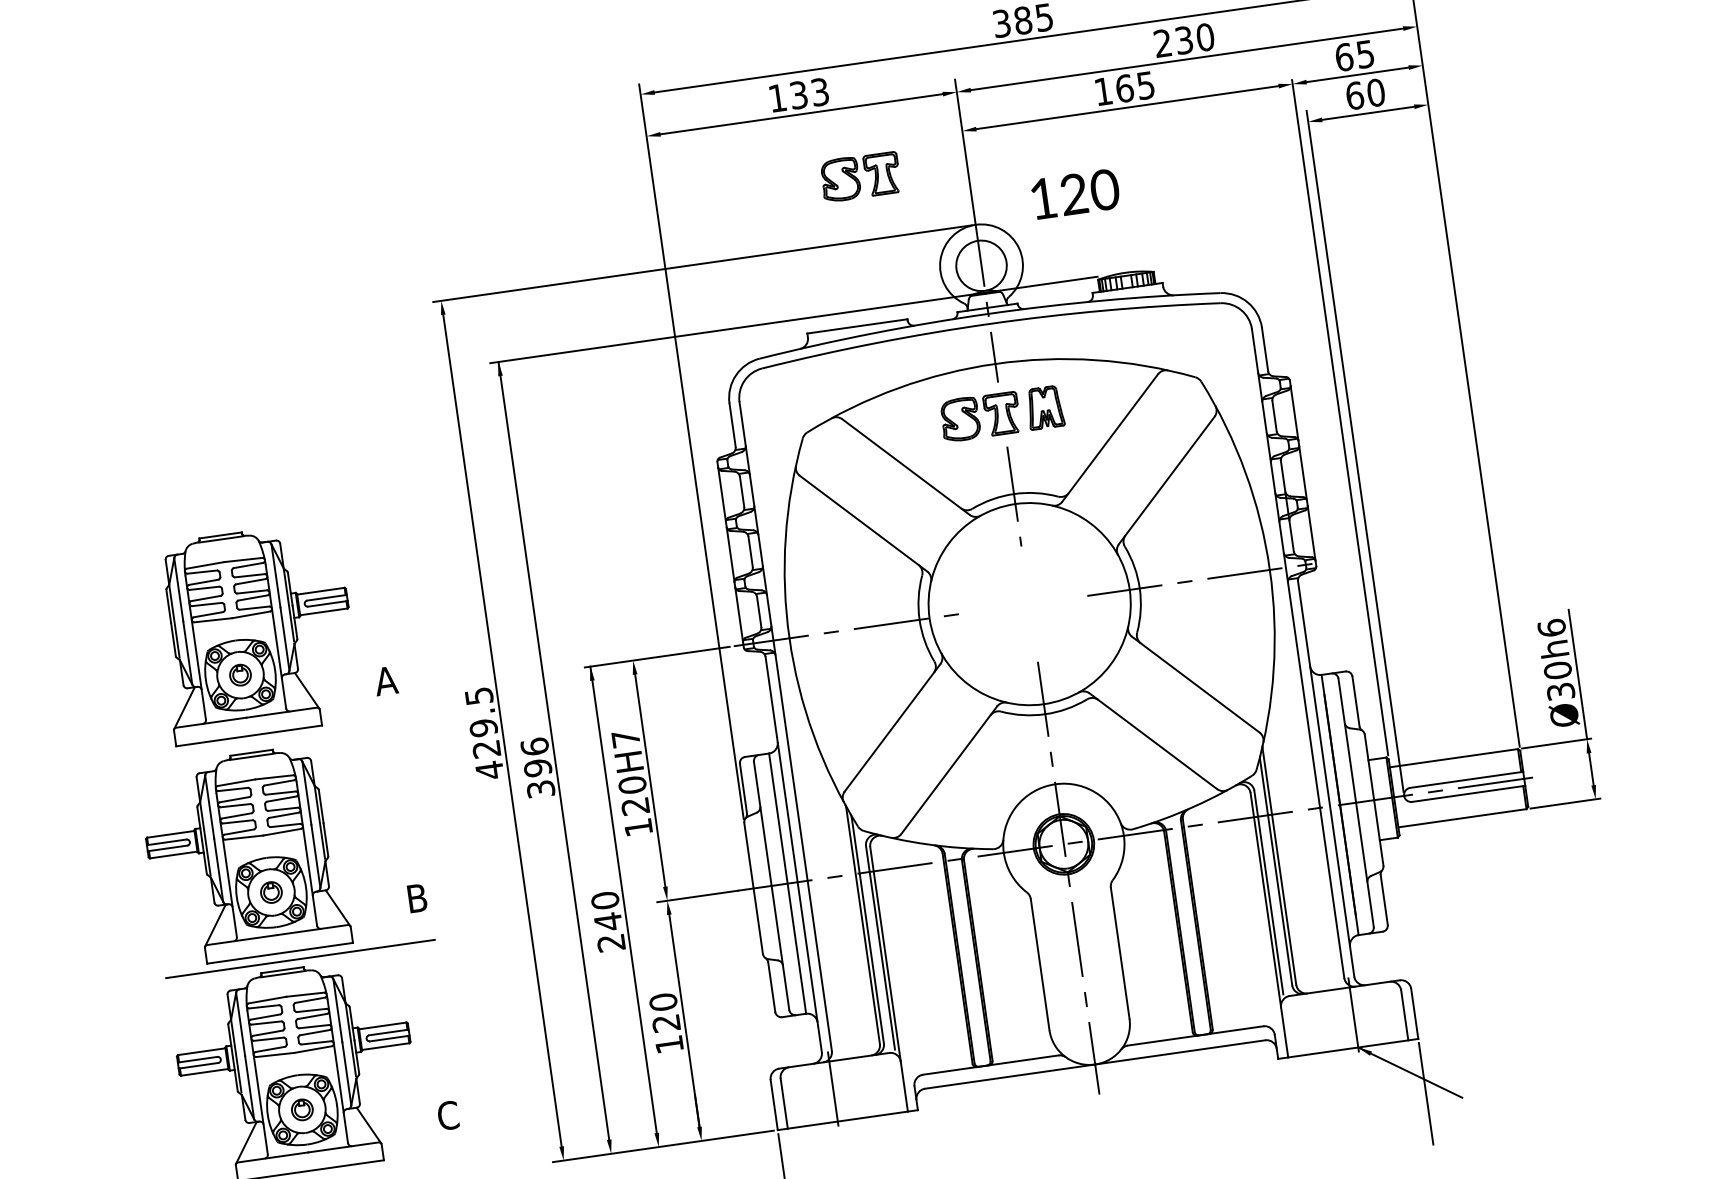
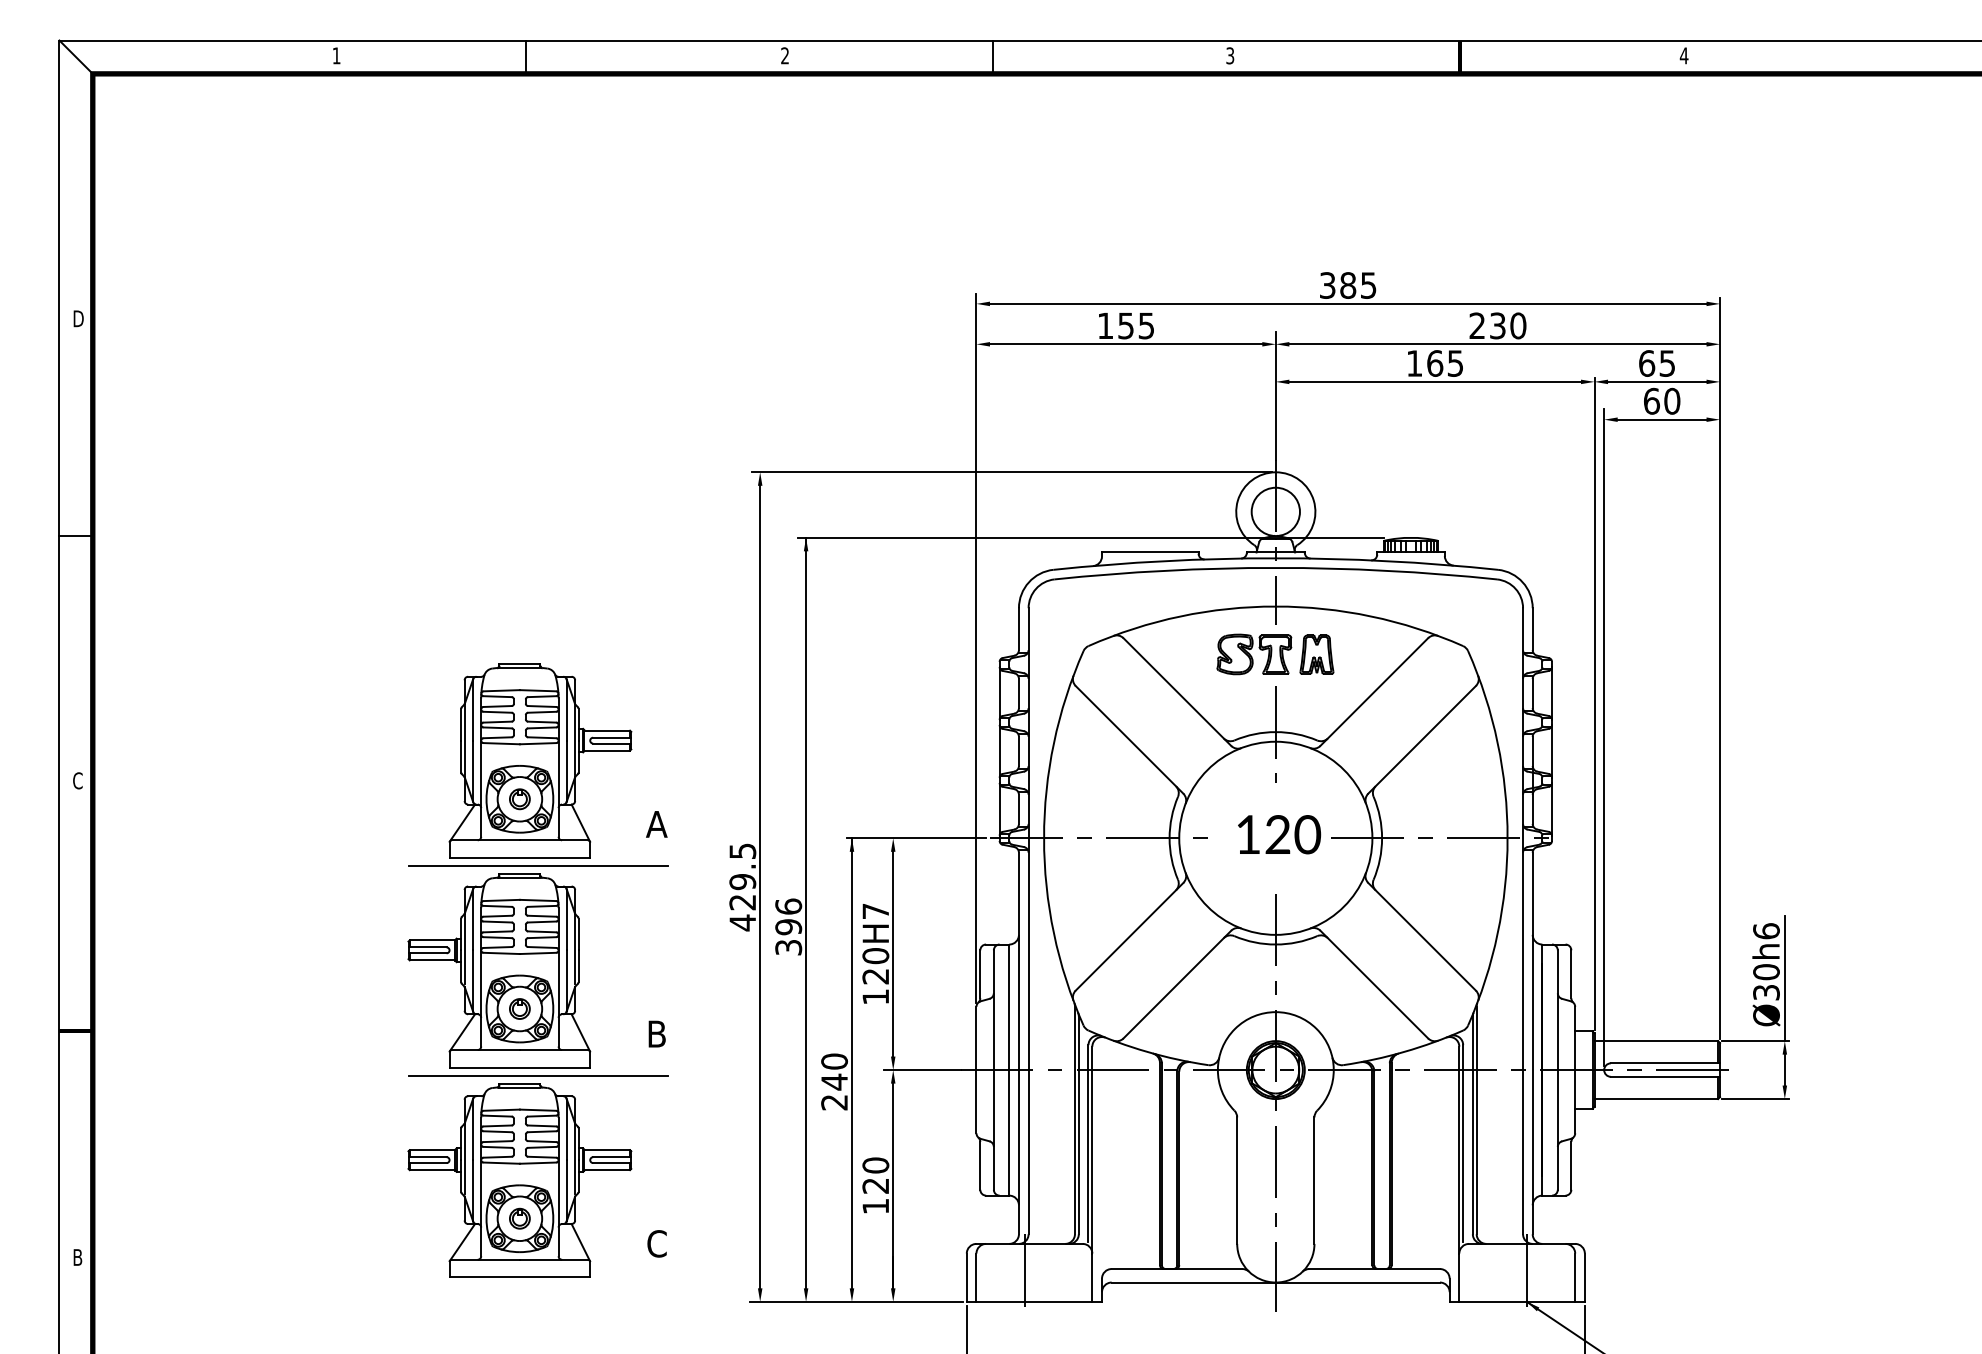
text: (809, 93) -> (1136, 325), 133 -> 155
part: (860, 176) -> (1173, 411), removed
text: (1075, 193) -> (1279, 834), moved
line: (269, 742) -> (538, 866), added

